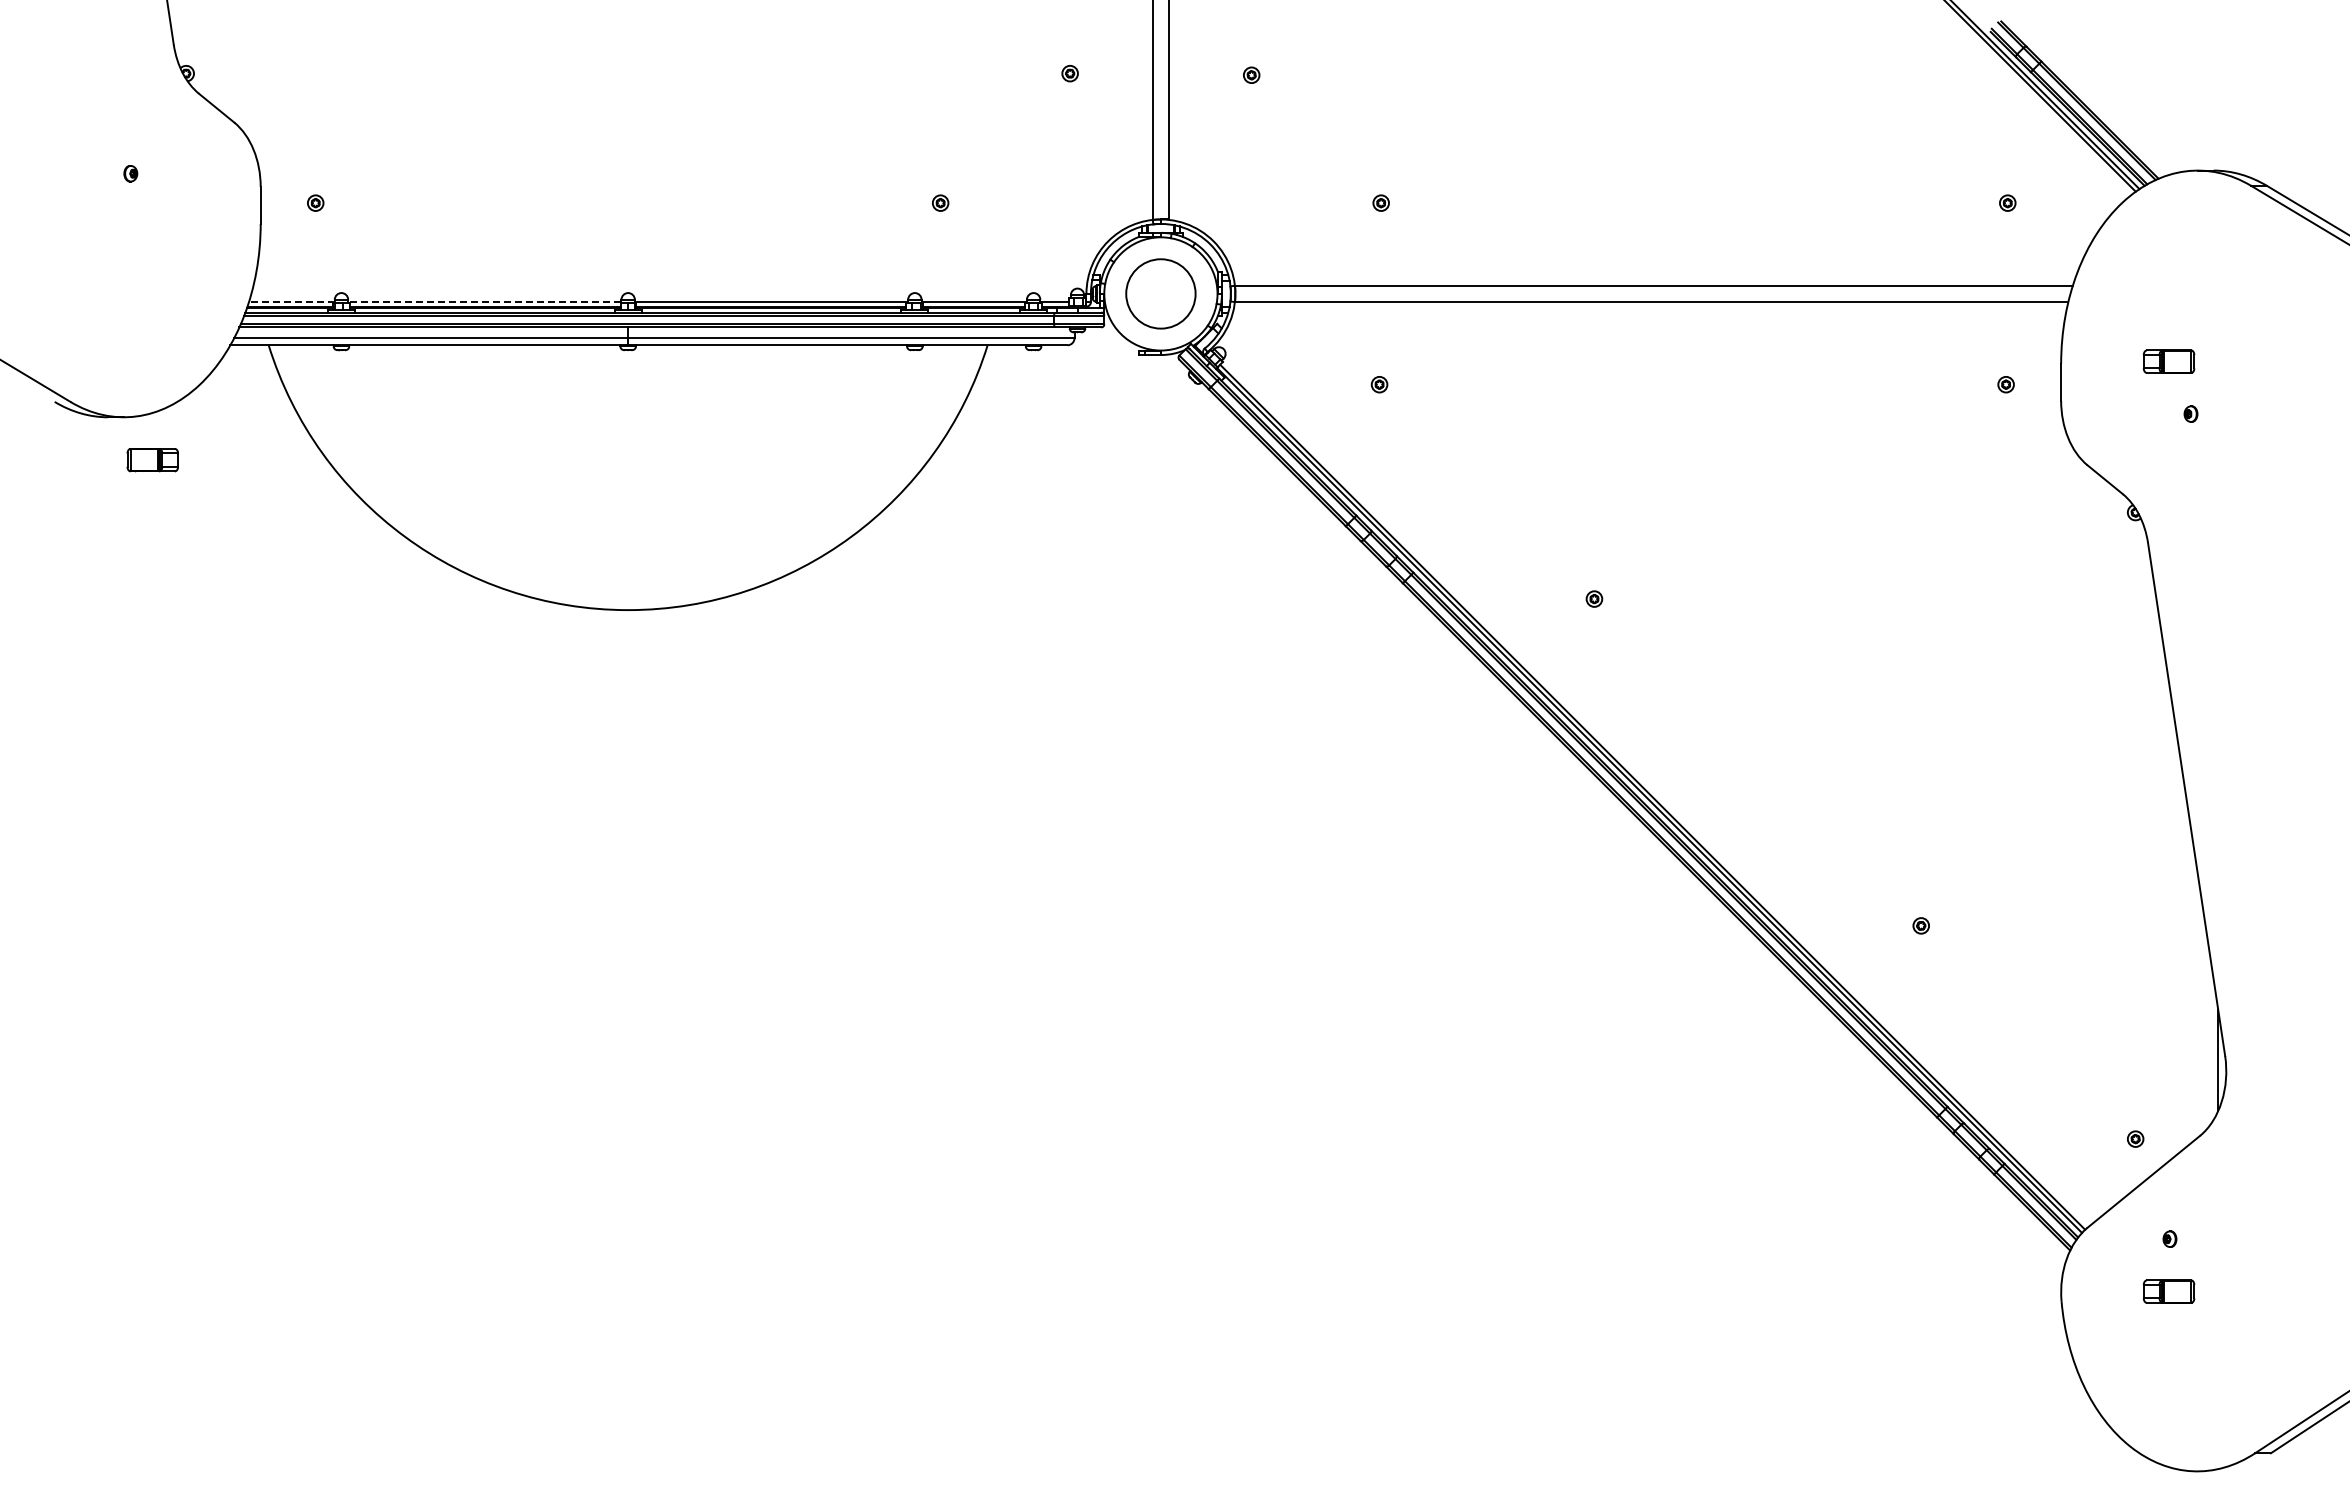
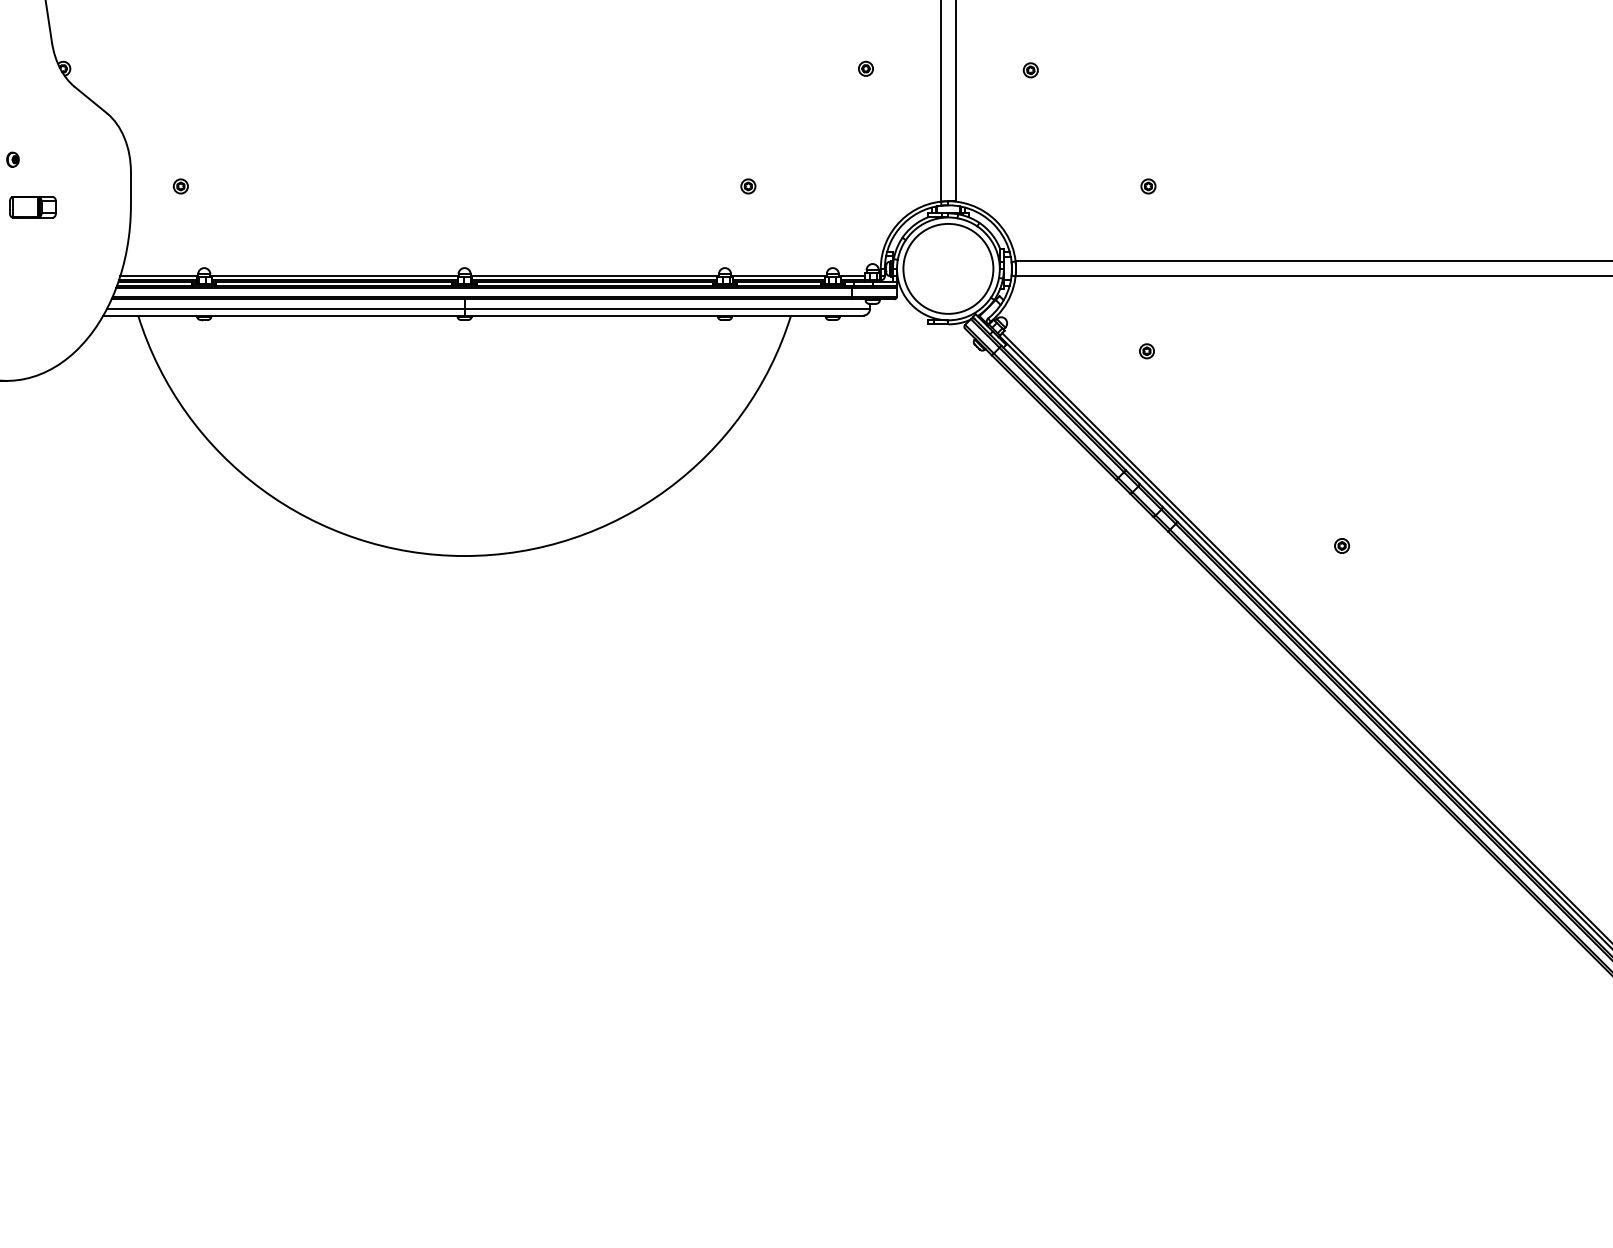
circle: (1160, 293) -> (948, 268), size x1.43
line: (291, 302) -> (158, 276), dashed -> solid
line: (484, 302) -> (334, 276), dashed -> solid
part: (152, 460) -> (32, 207), moved

